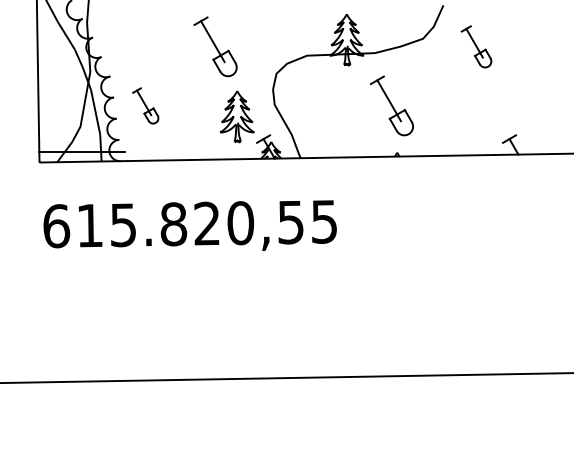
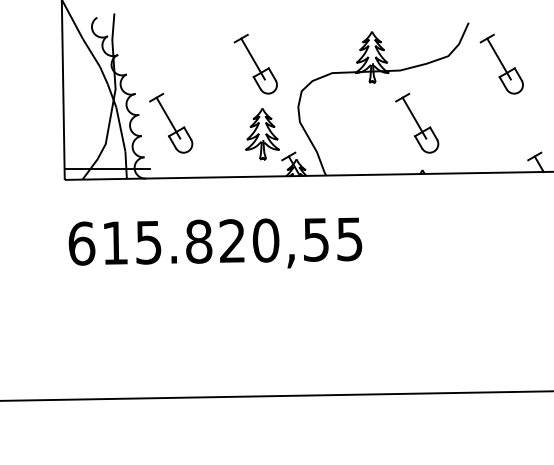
part: (215, 46) -> (255, 63), moved
part: (476, 46) -> (501, 63), size x1.43
part: (145, 105) -> (170, 122), size x1.67

